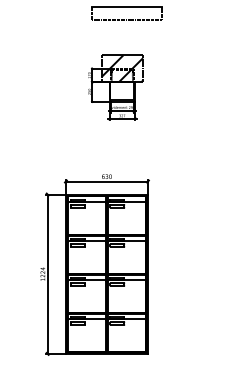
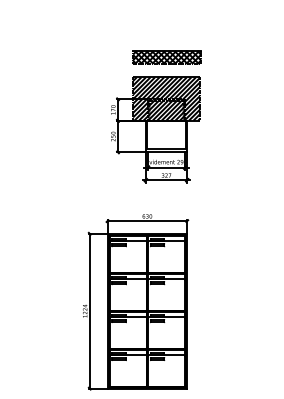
hatch: (127, 13) -> (167, 57), added
part: (115, 87) -> (155, 129), size x1.67

